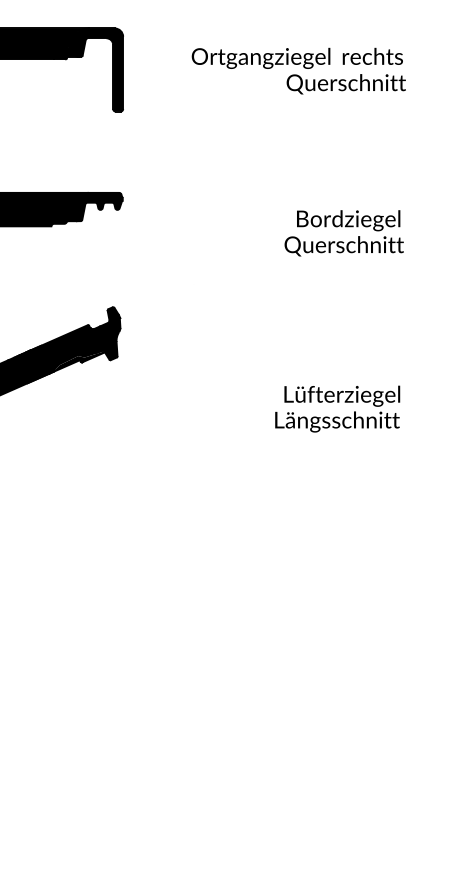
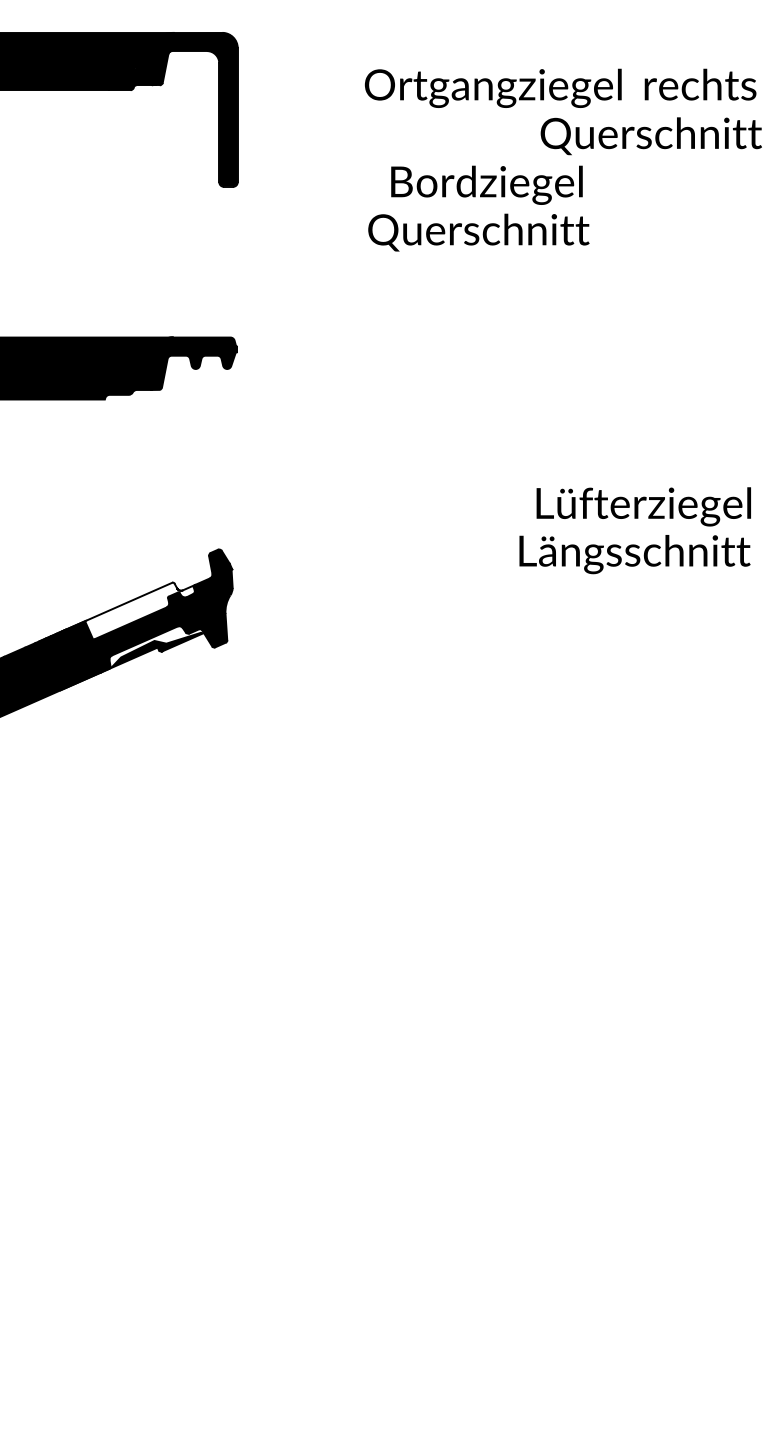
text: (343, 233) -> (477, 208), moved
fill: (57, 346) -> (116, 622), removed
fill: (78, 359) -> (154, 646), removed
text: (337, 408) -> (634, 529), moved

